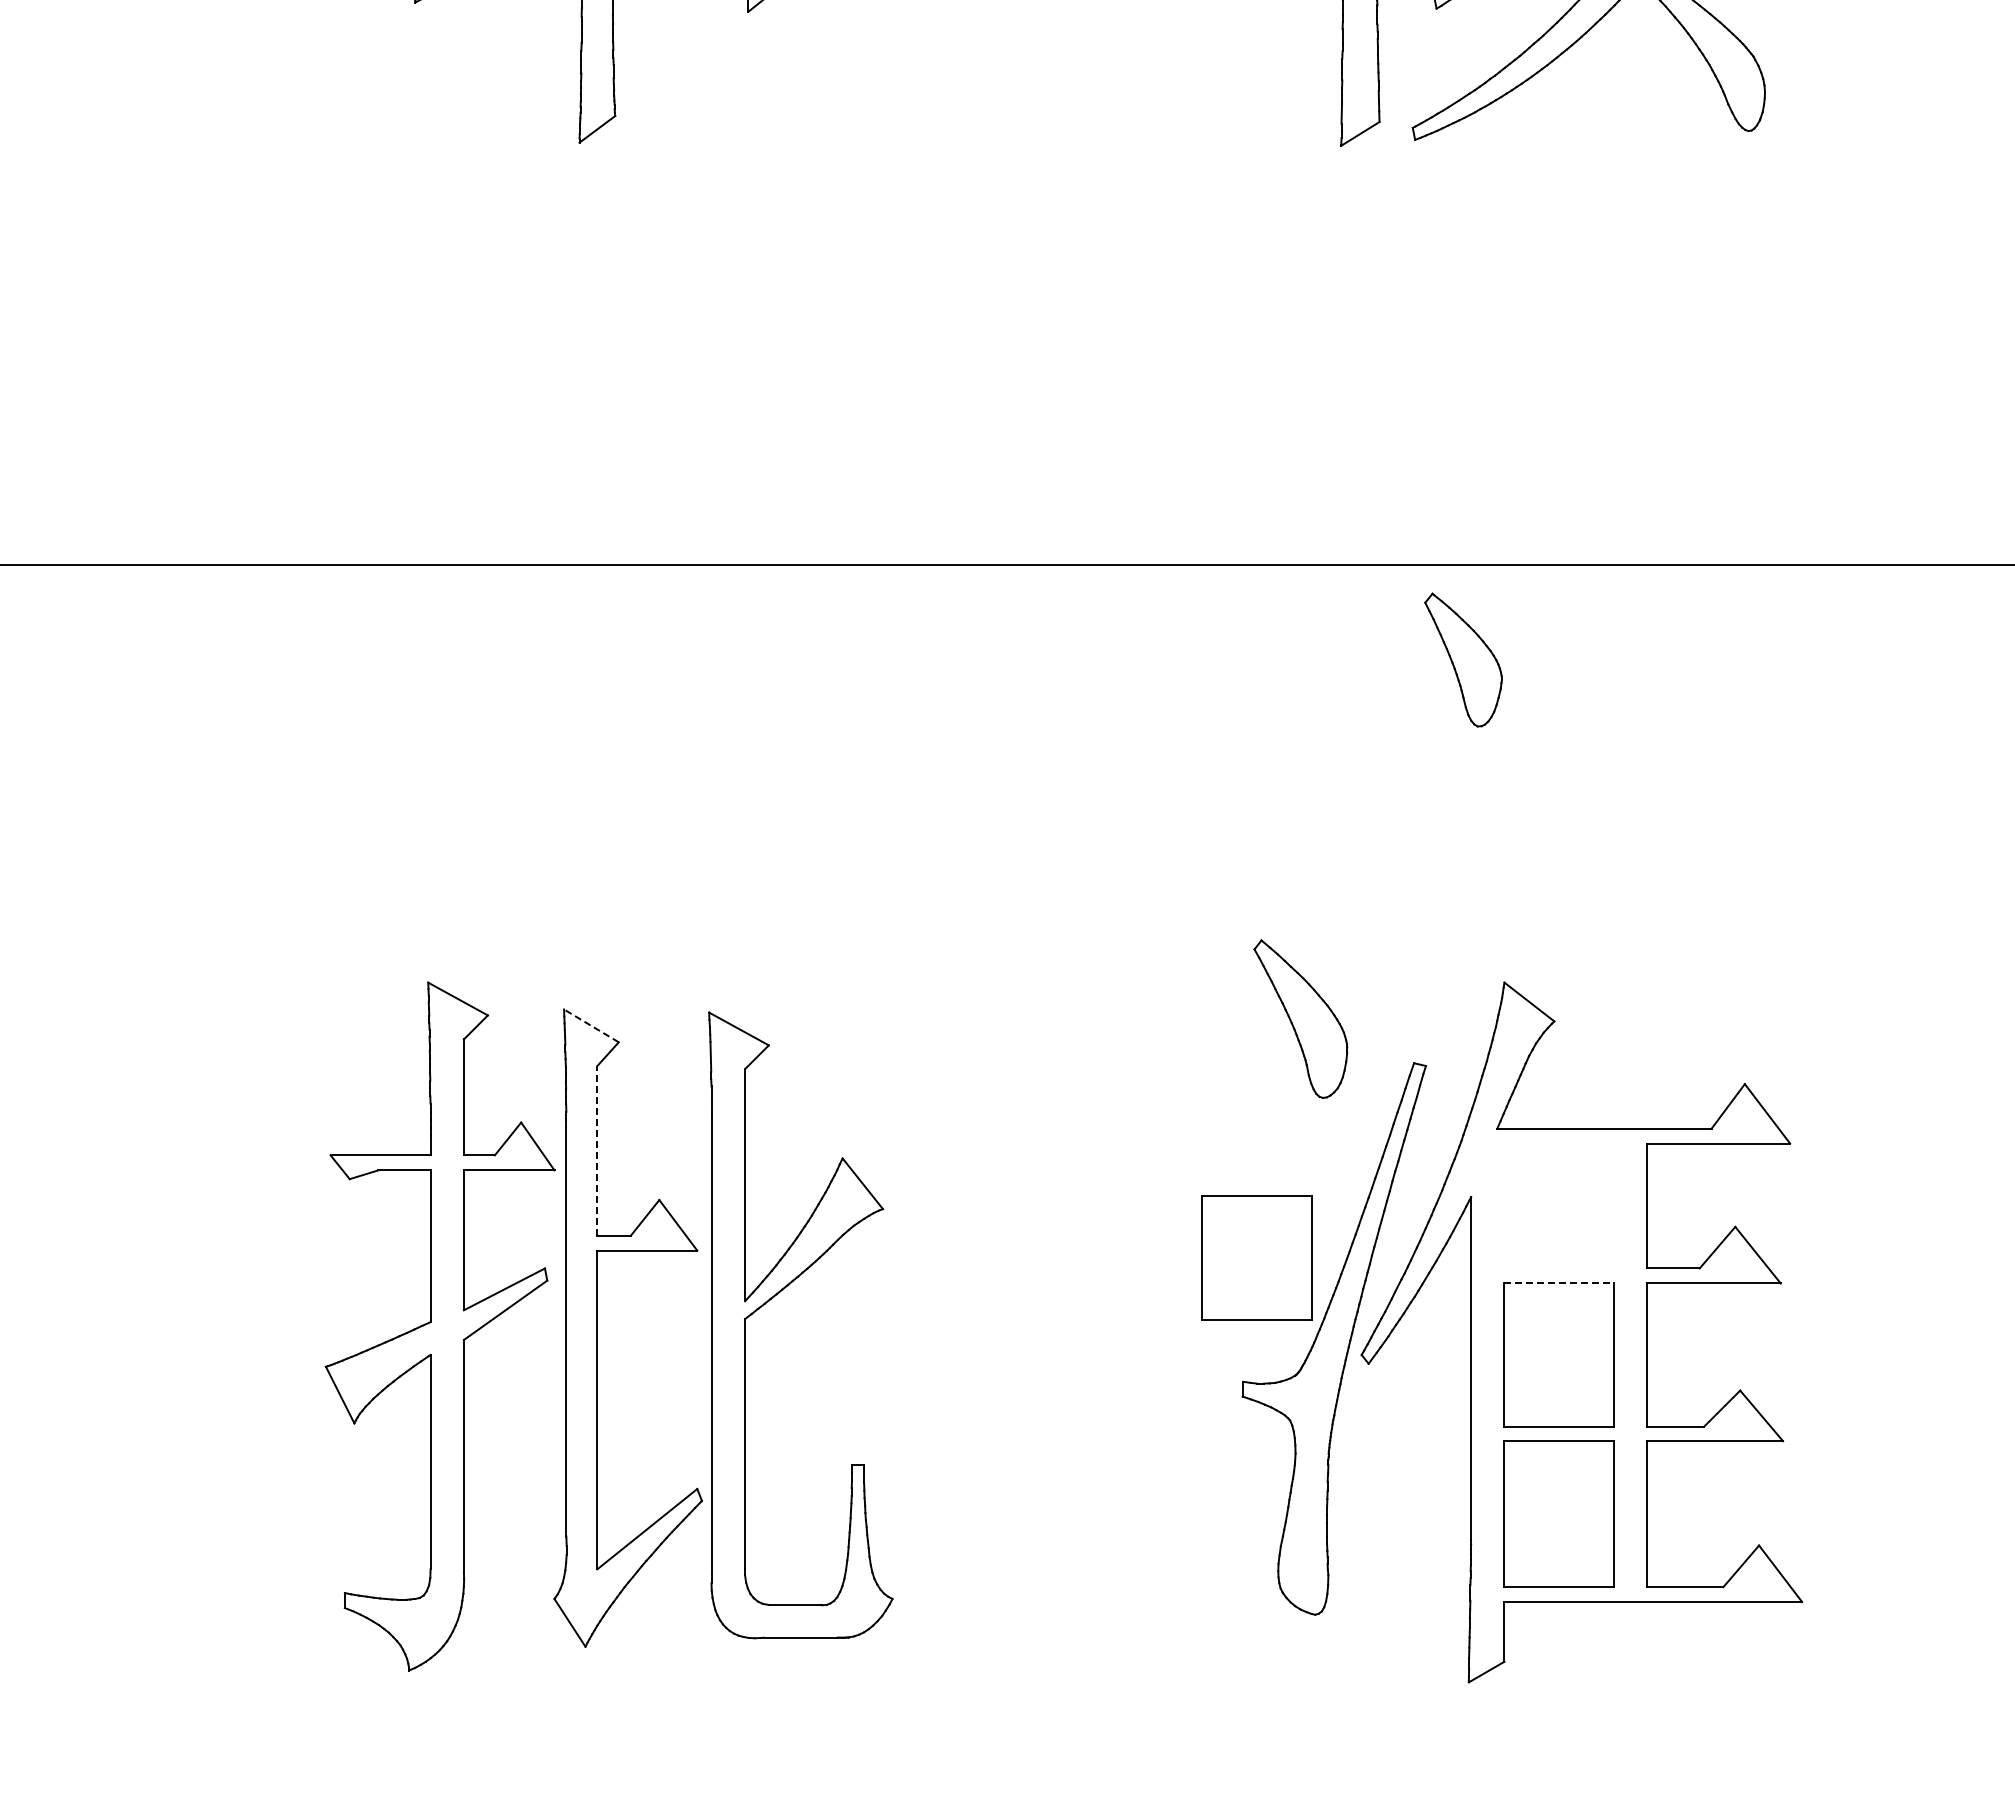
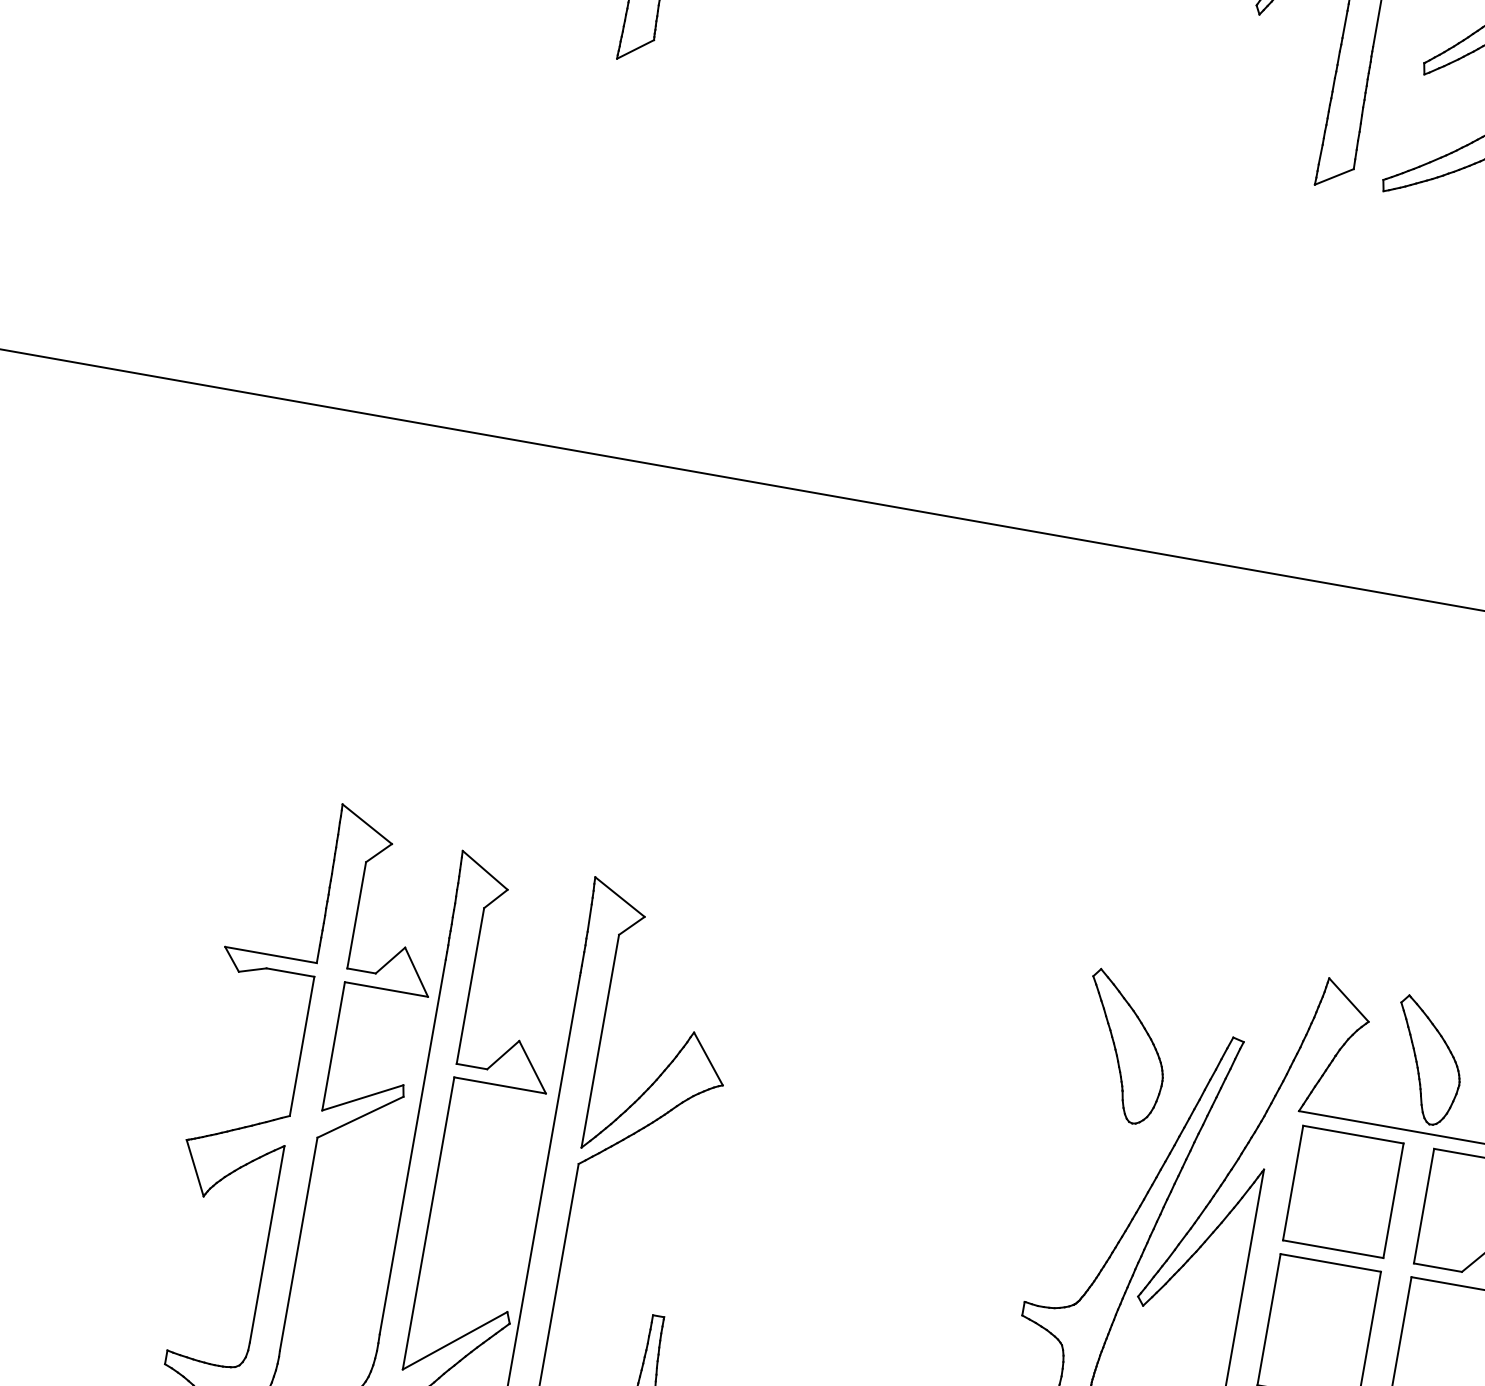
part: (1463, 659) -> (1427, 1060), moved
part: (1300, 1018) -> (1124, 1046), moved
line: (591, 1025) -> (485, 870), dashed -> solid
line: (597, 1151) -> (470, 986), dashed -> solid
part: (1256, 1257) -> (1342, 1191), moved
line: (1559, 1283) -> (1331, 1263), dashed -> solid

